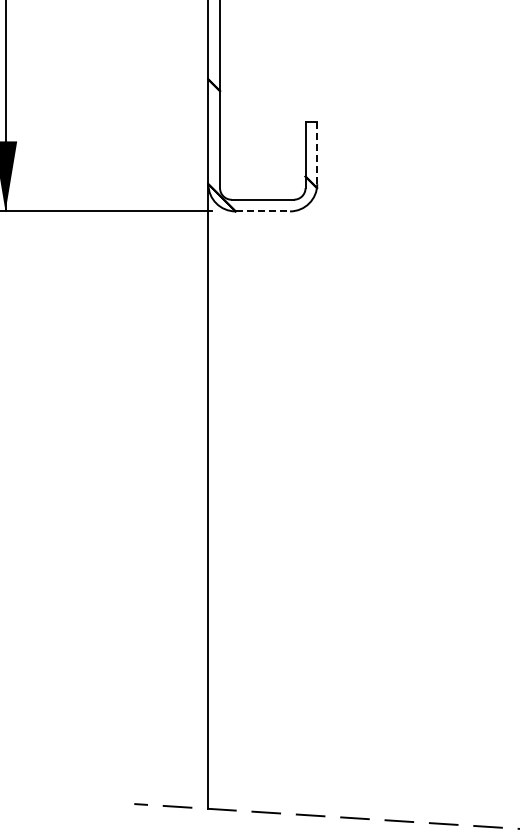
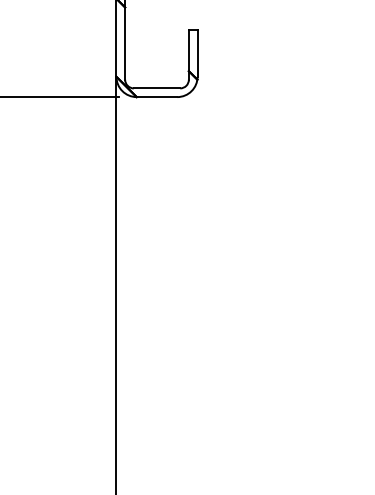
line: (317, 152) -> (197, 53), dashed -> solid
line: (263, 211) -> (157, 97), dashed -> solid

